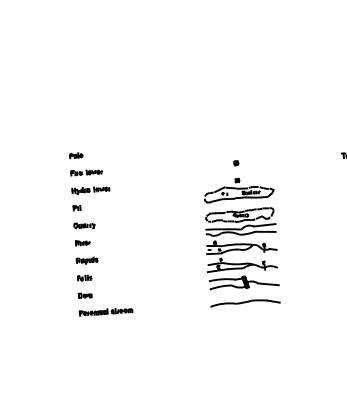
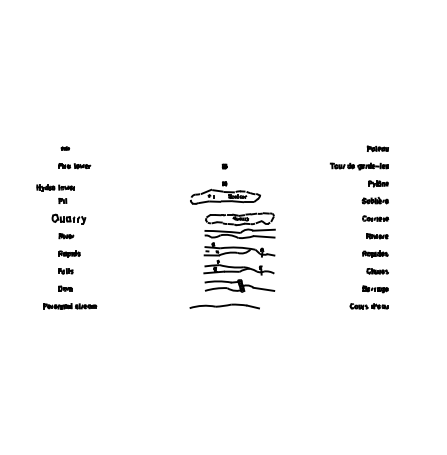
part: (76, 155) -> (65, 148), size x0.6
part: (90, 189) -> (55, 187), moved
part: (84, 225) -> (69, 218), size x1.6
part: (241, 249) -> (239, 252), moved
part: (106, 311) -> (70, 306), moved

